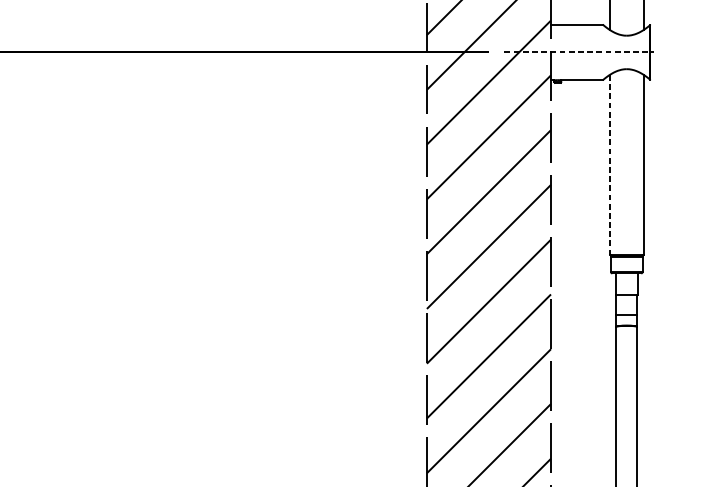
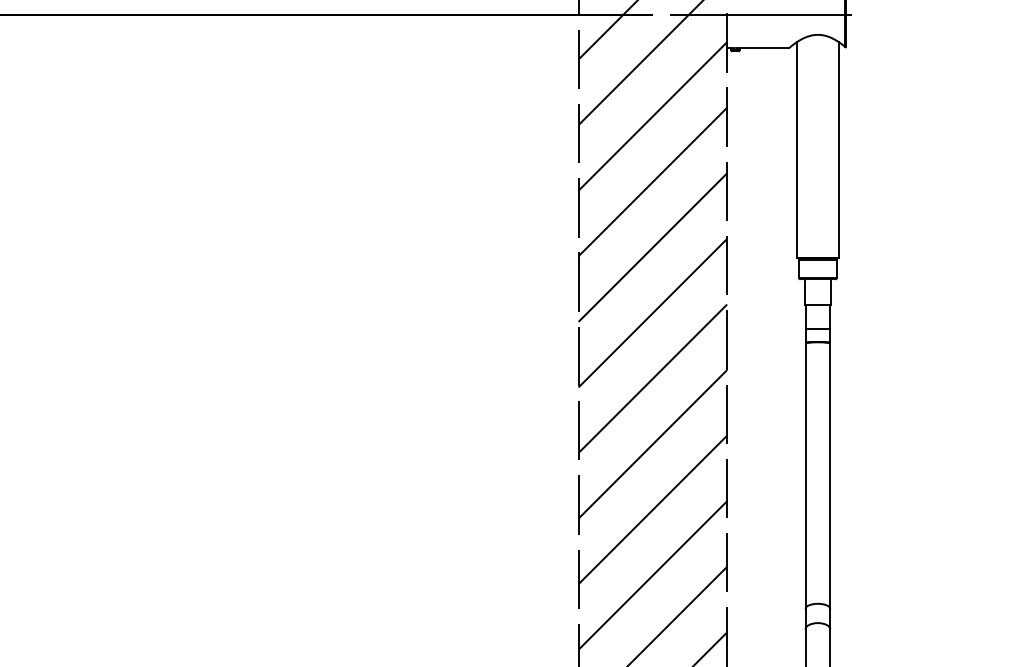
line: (579, 52) -> (761, 14), dashed -> solid
line: (609, 164) -> (797, 149), dashed -> solid

